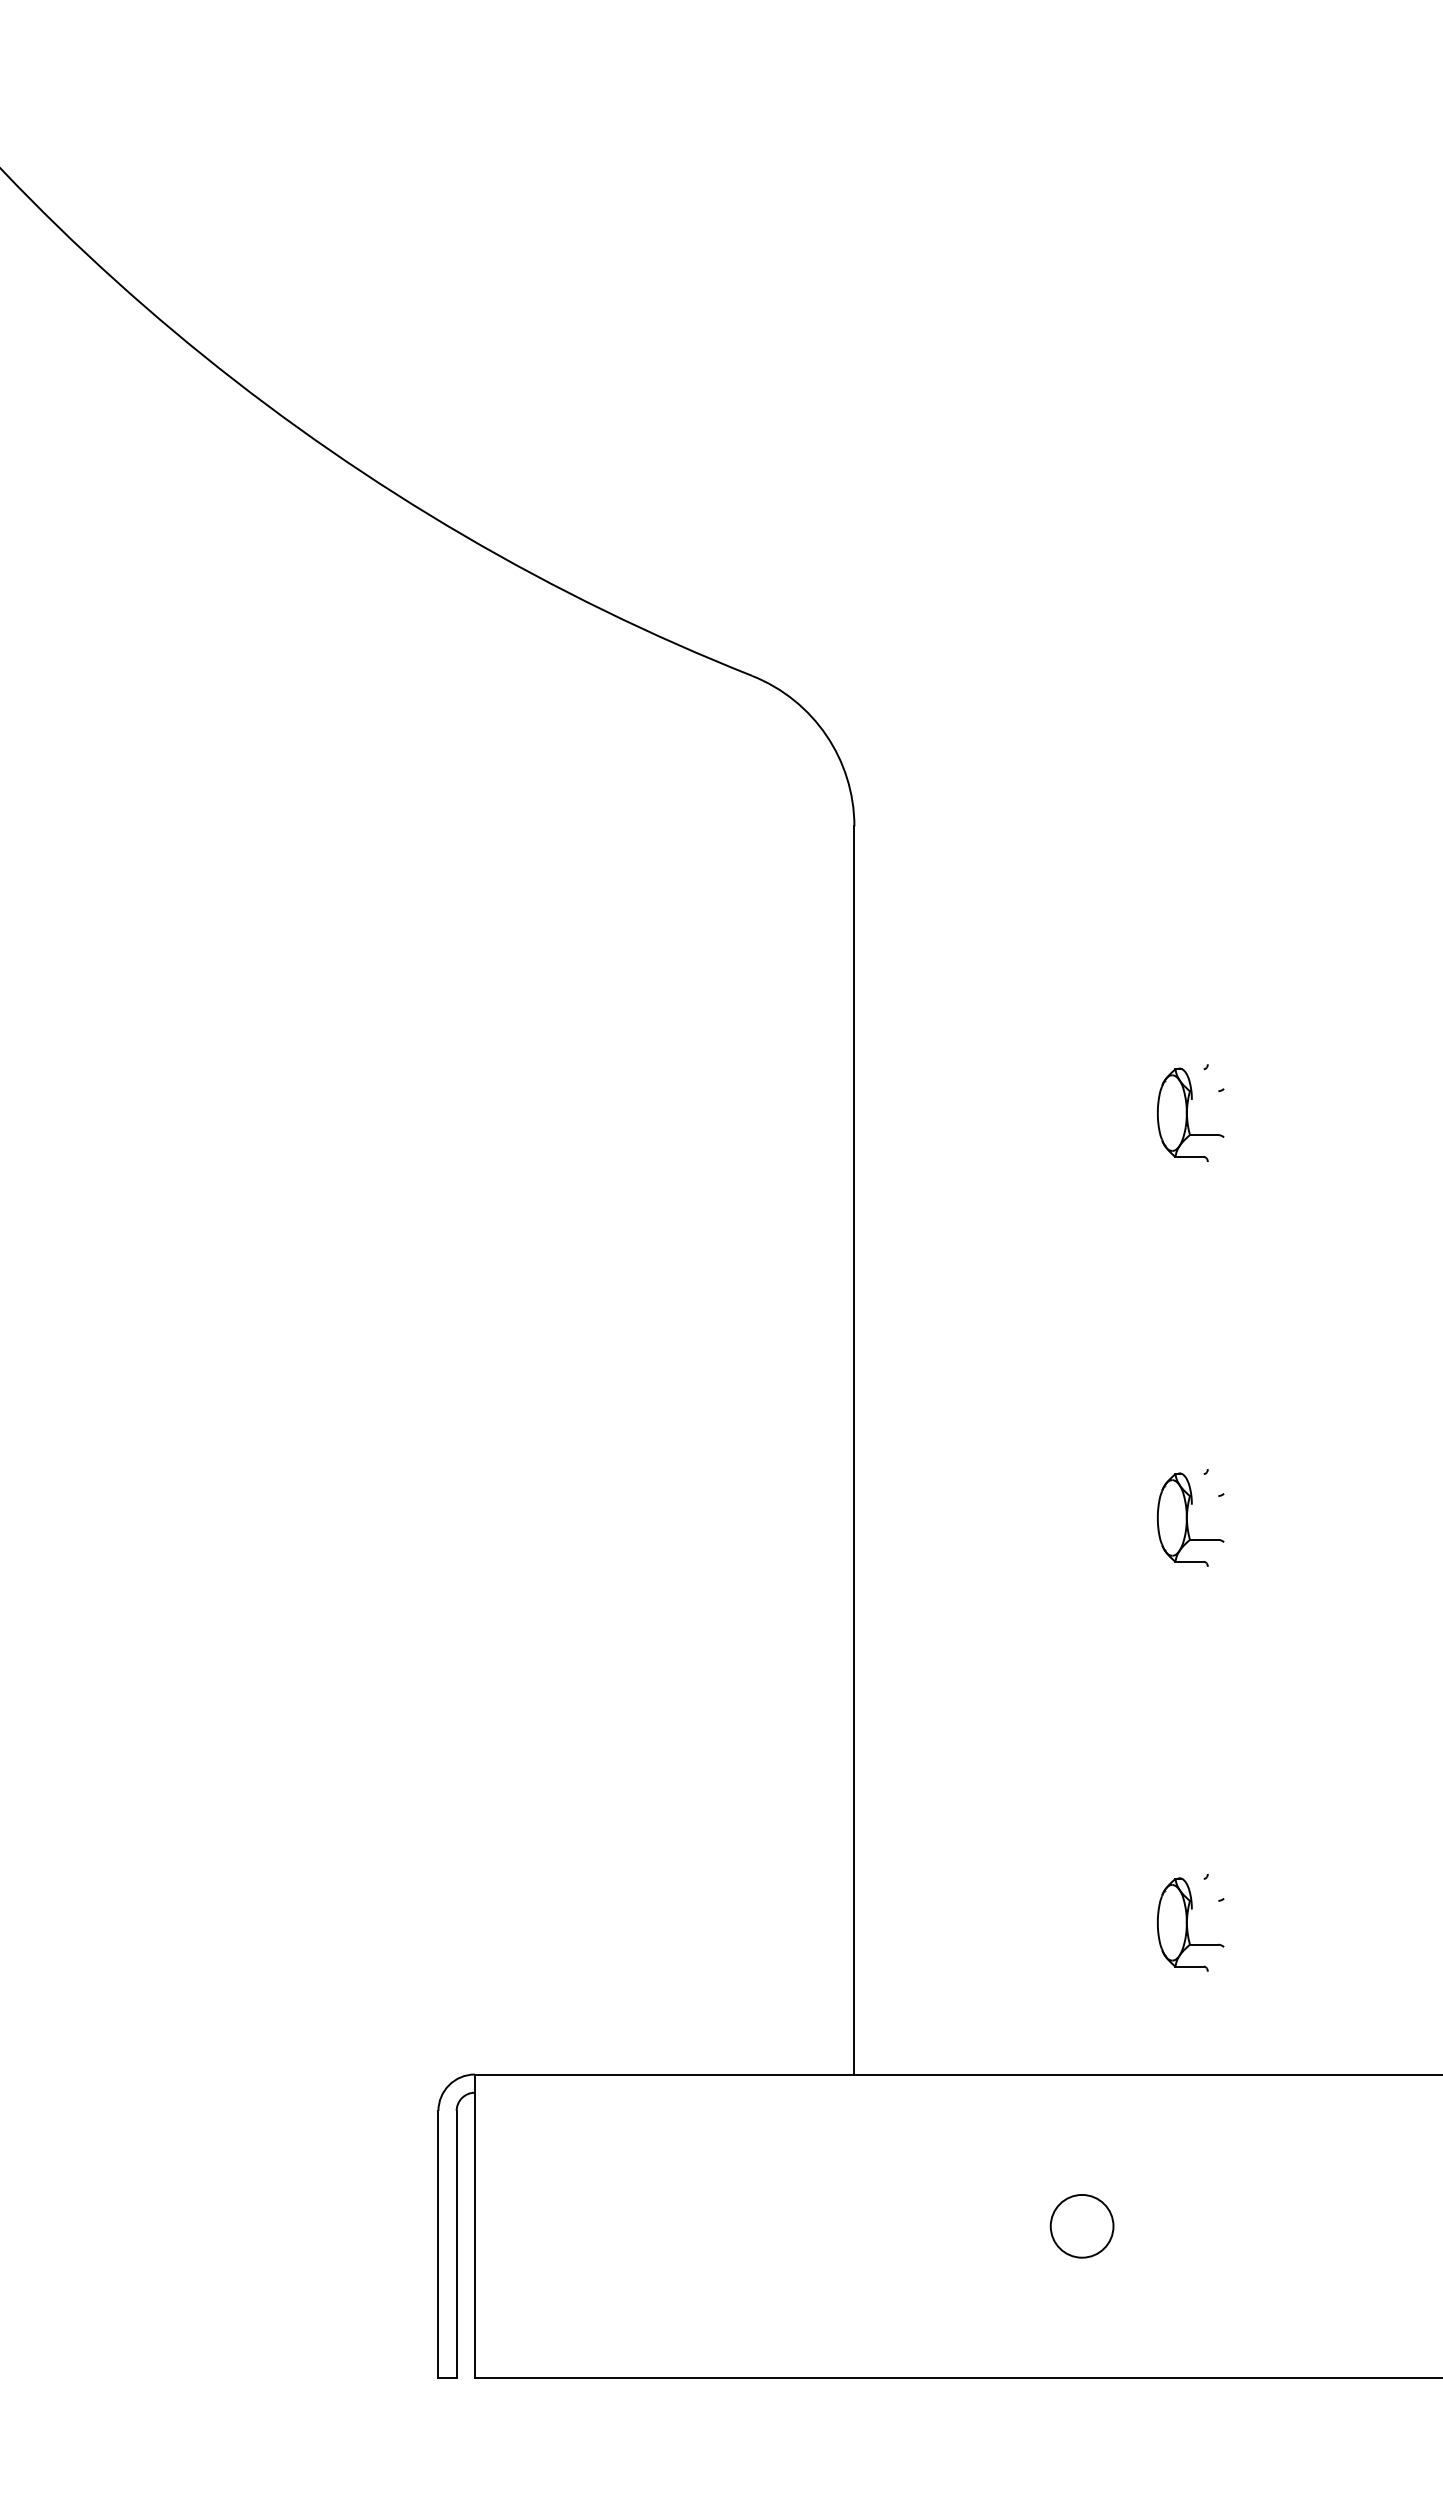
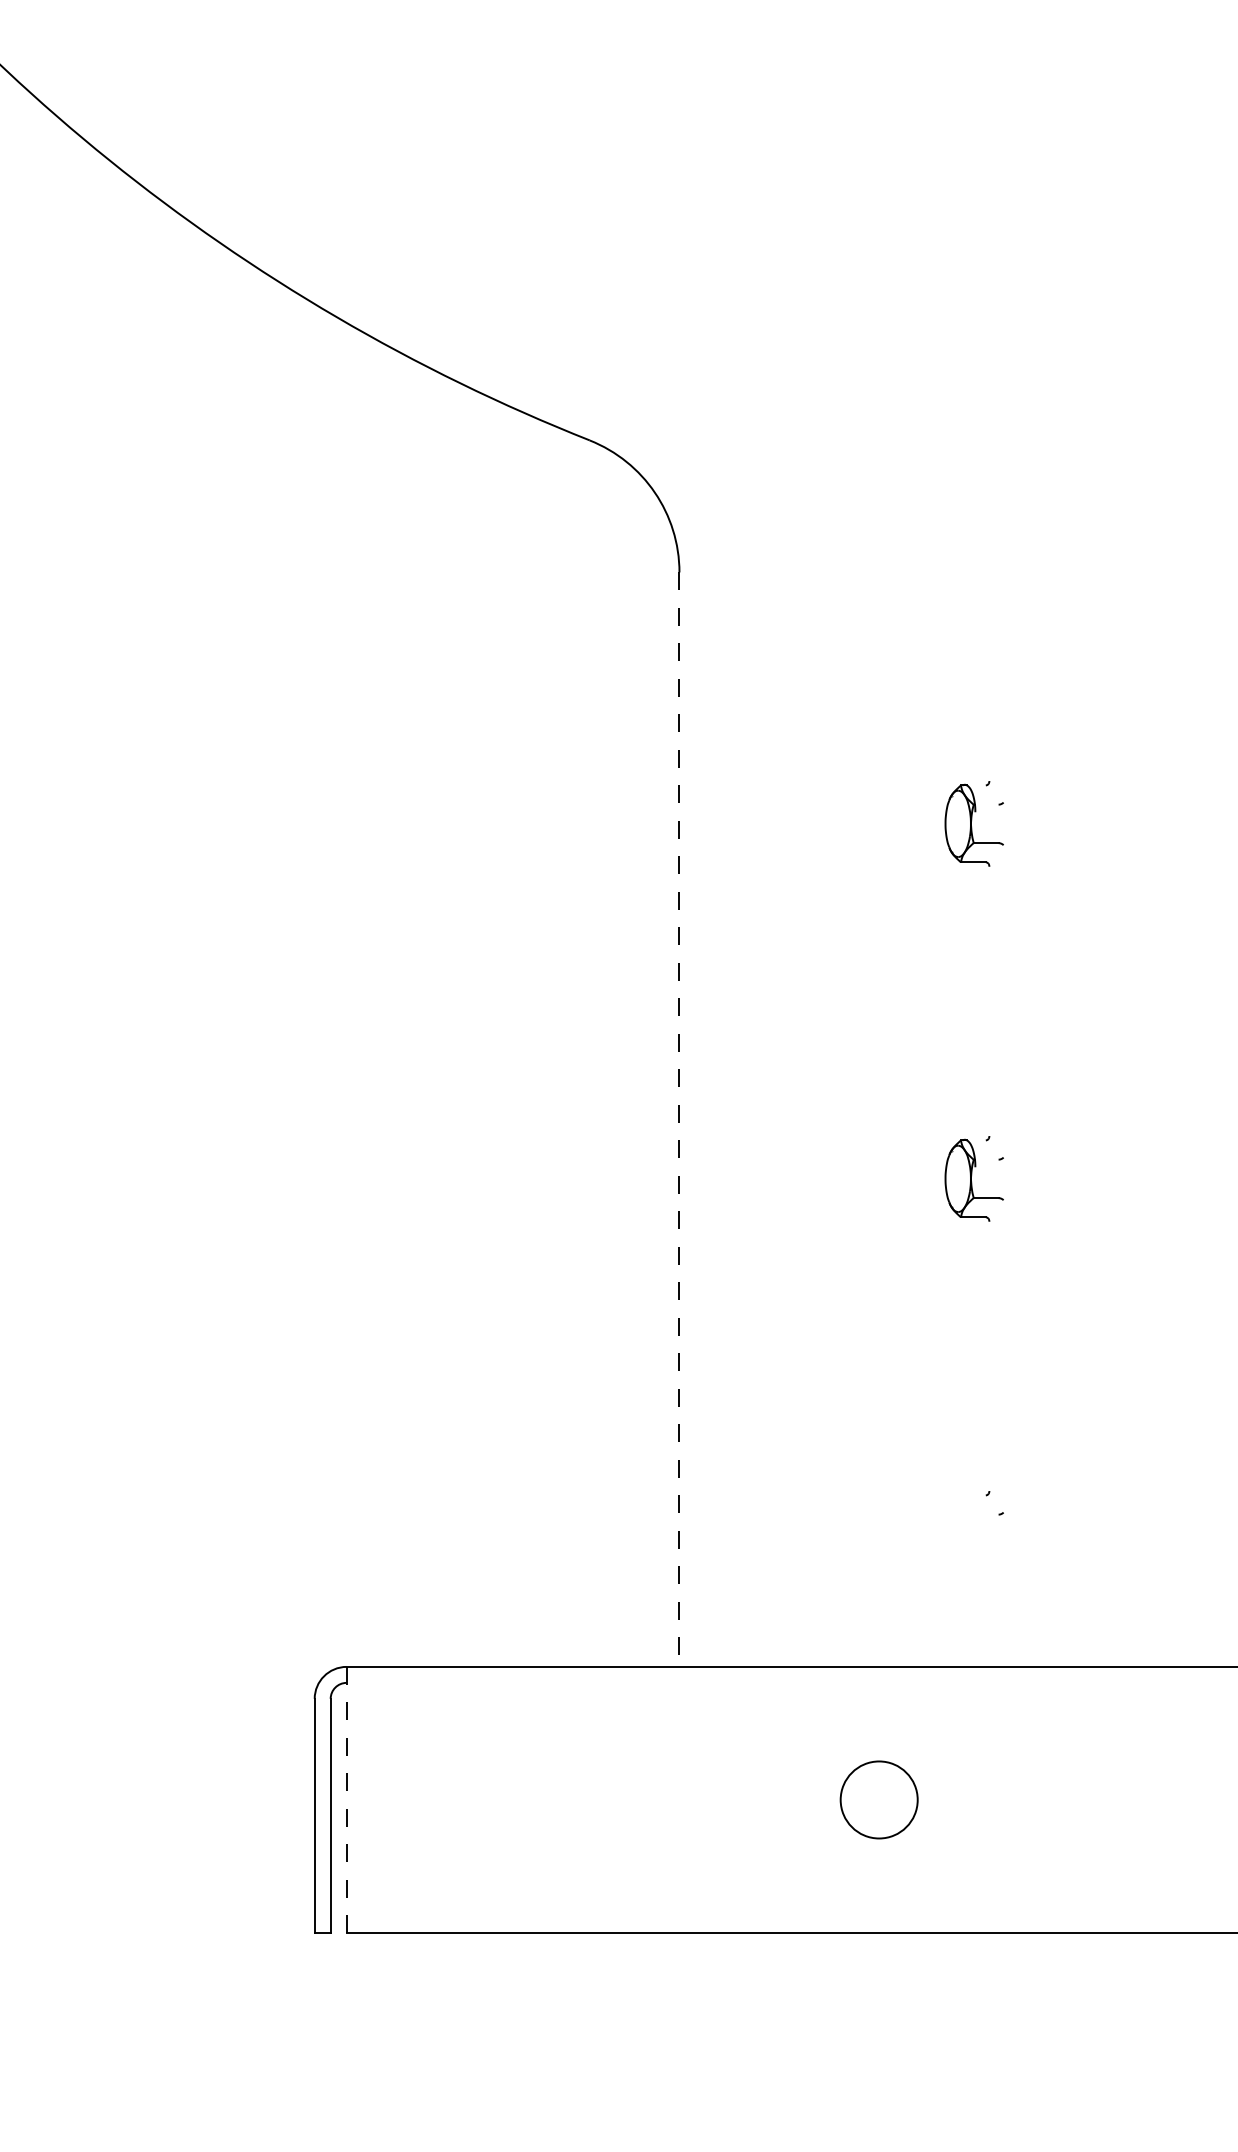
line: (854, 1450) -> (679, 1119), solid -> dashed
part: (1190, 1924) -> (974, 1535), removed
line: (474, 2226) -> (346, 1800), solid -> dashed
circle: (1081, 2226) -> (878, 1800), size x1.4

